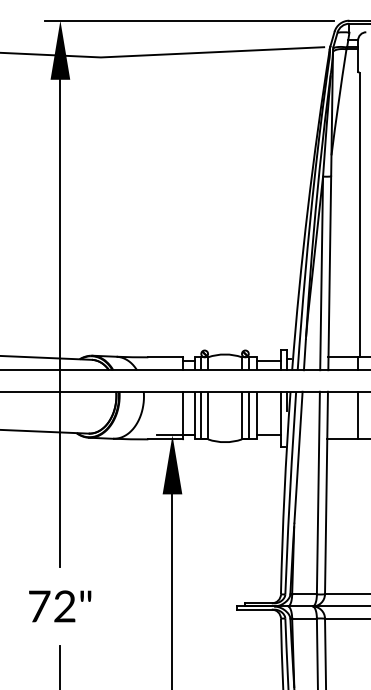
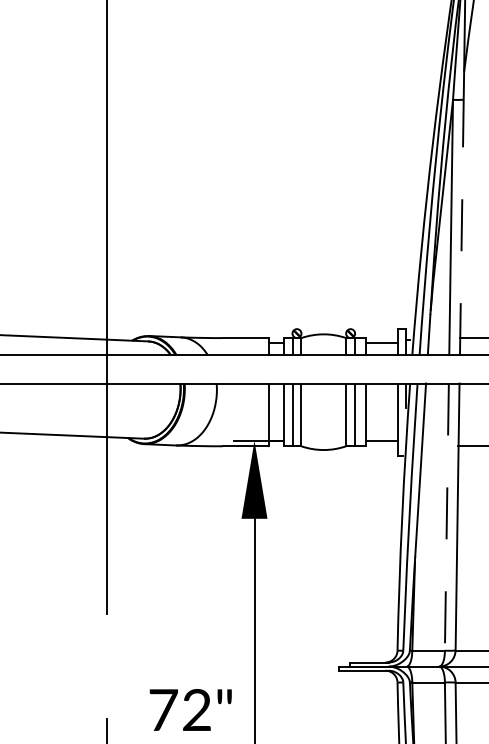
line: (329, 273) -> (461, 227), solid -> dashed
line: (318, 493) -> (447, 517), solid -> dashed
text: (60, 606) -> (191, 710), moved

